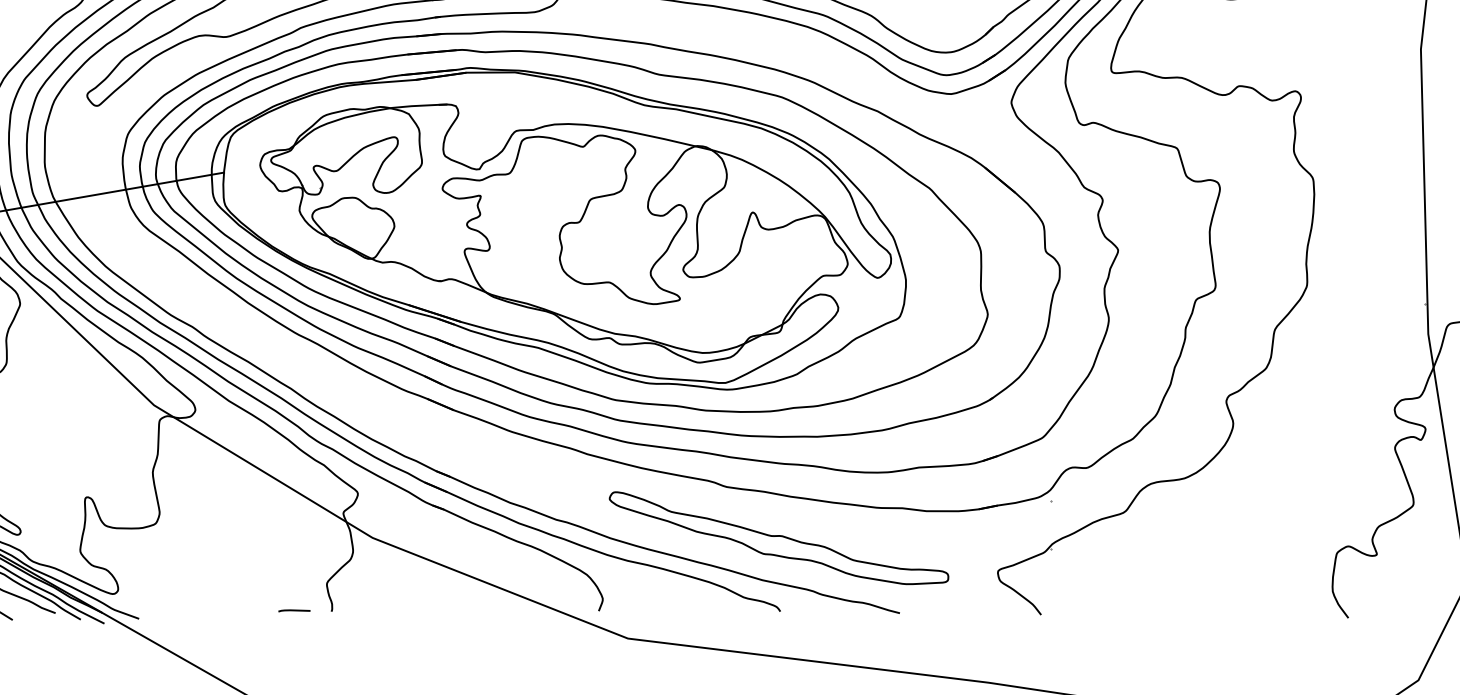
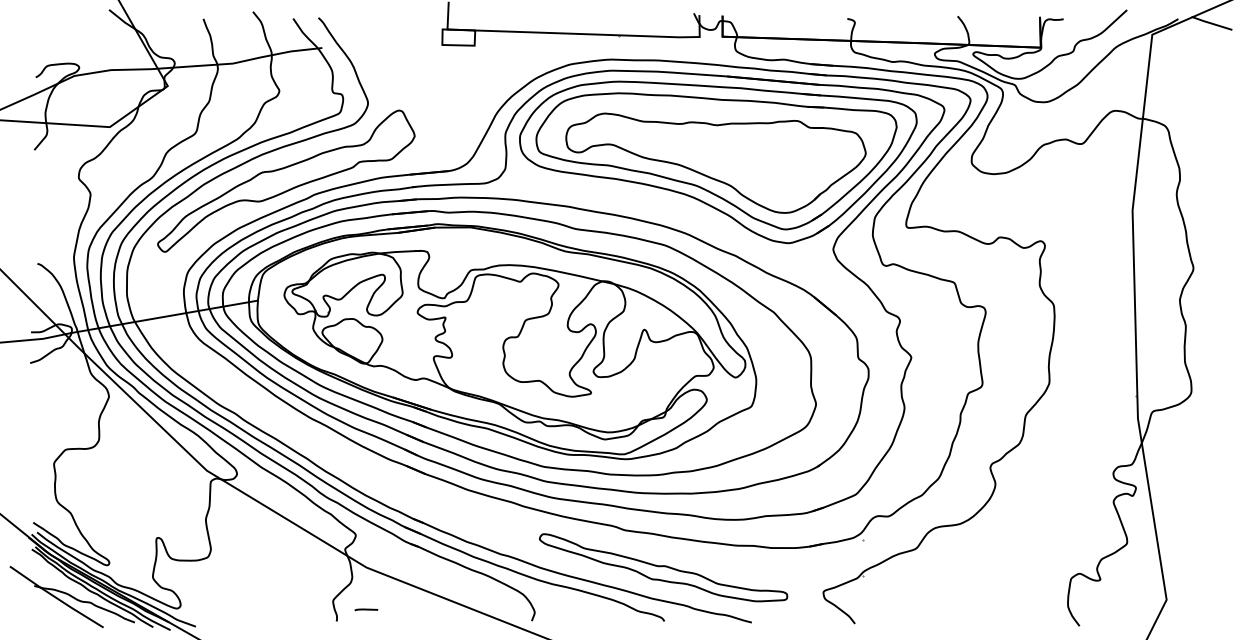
line: (294, 610) -> (366, 609), moved

